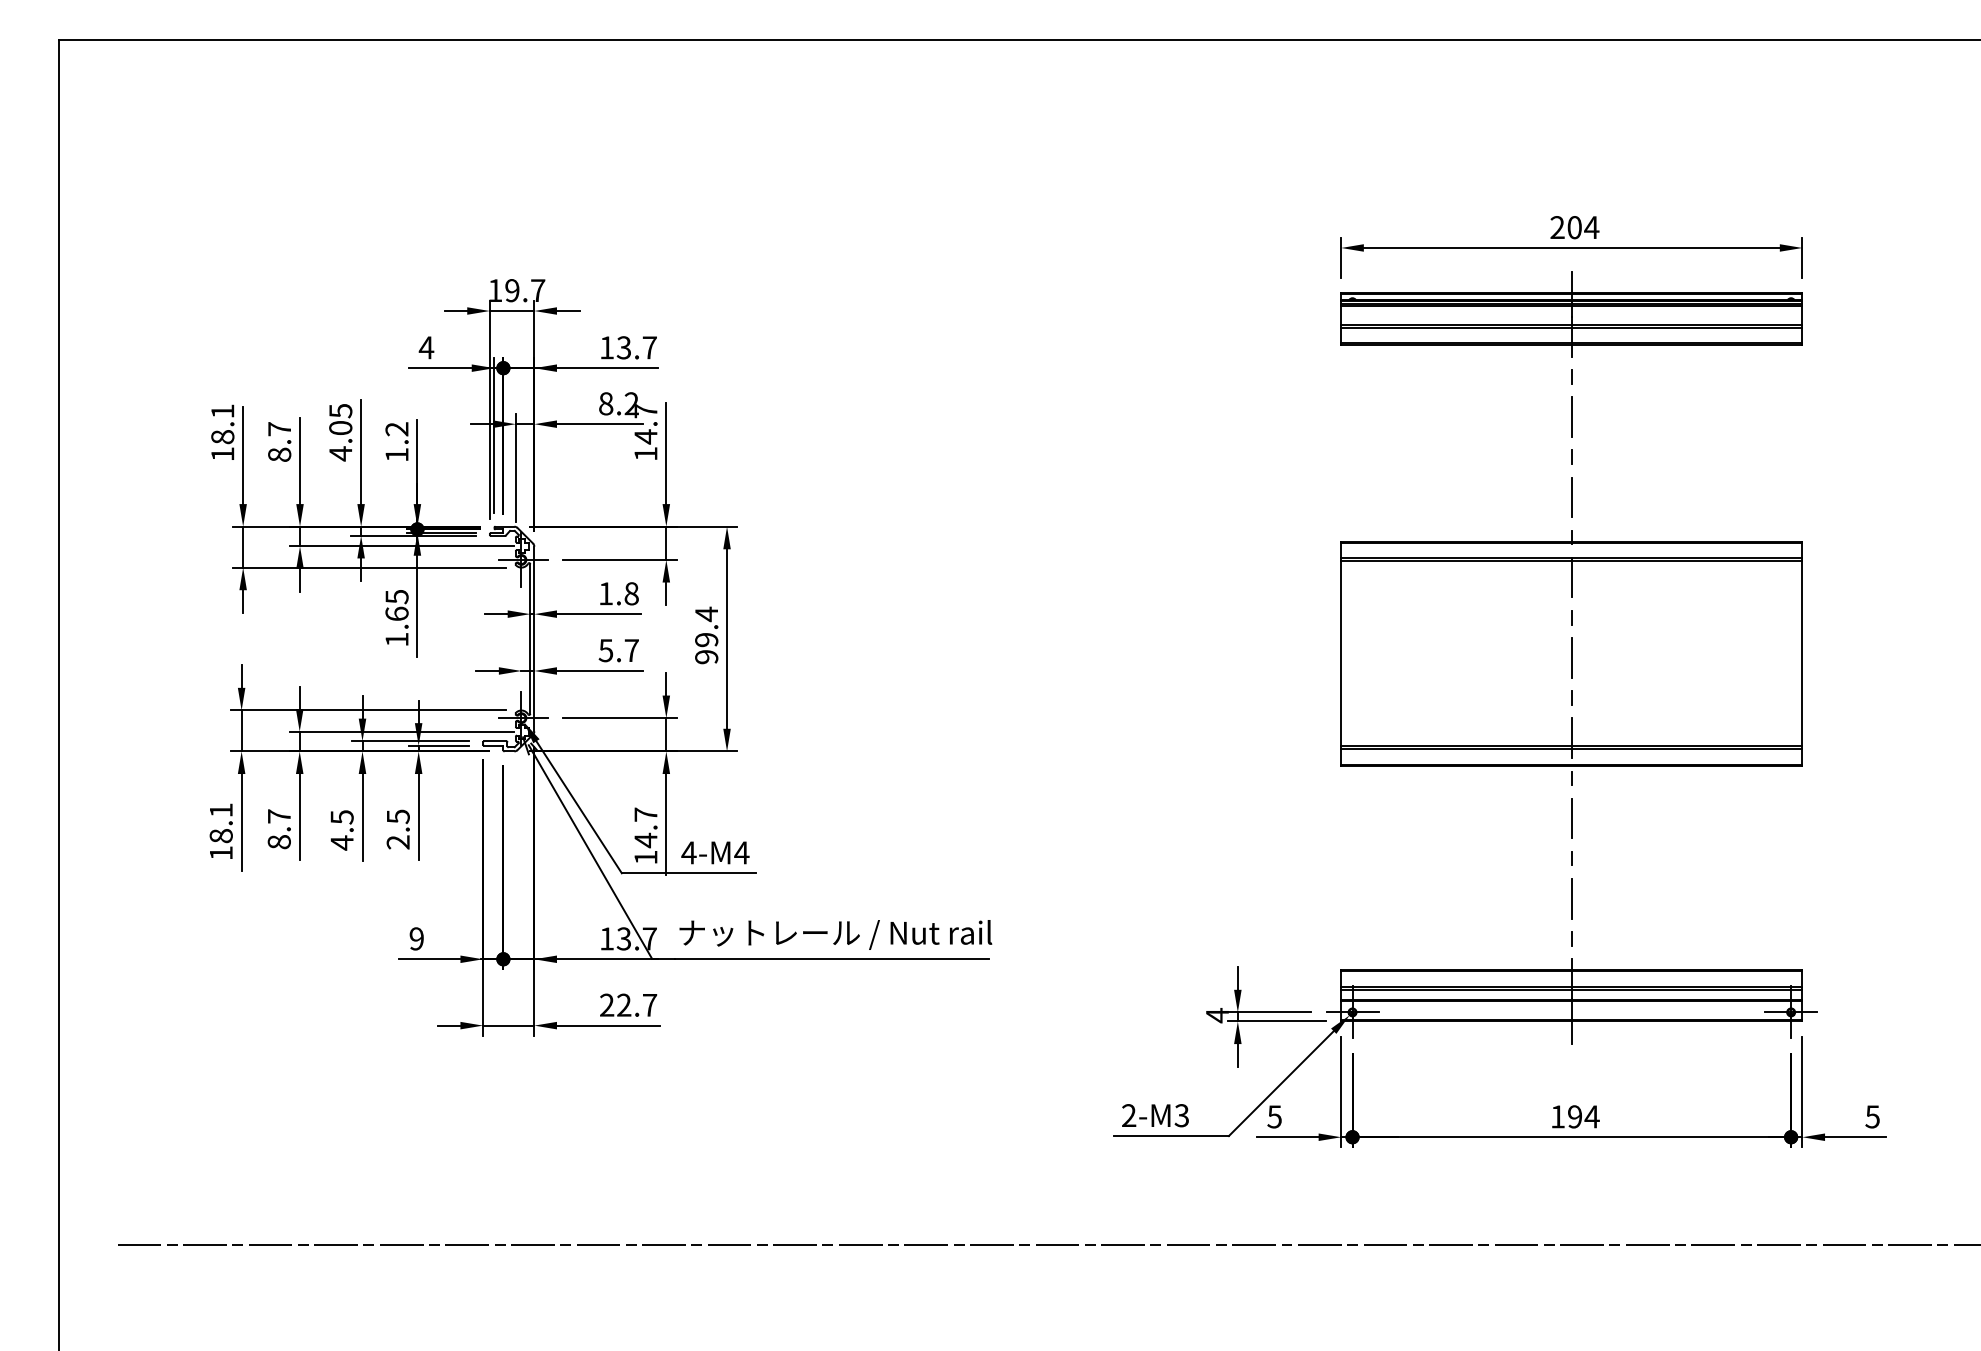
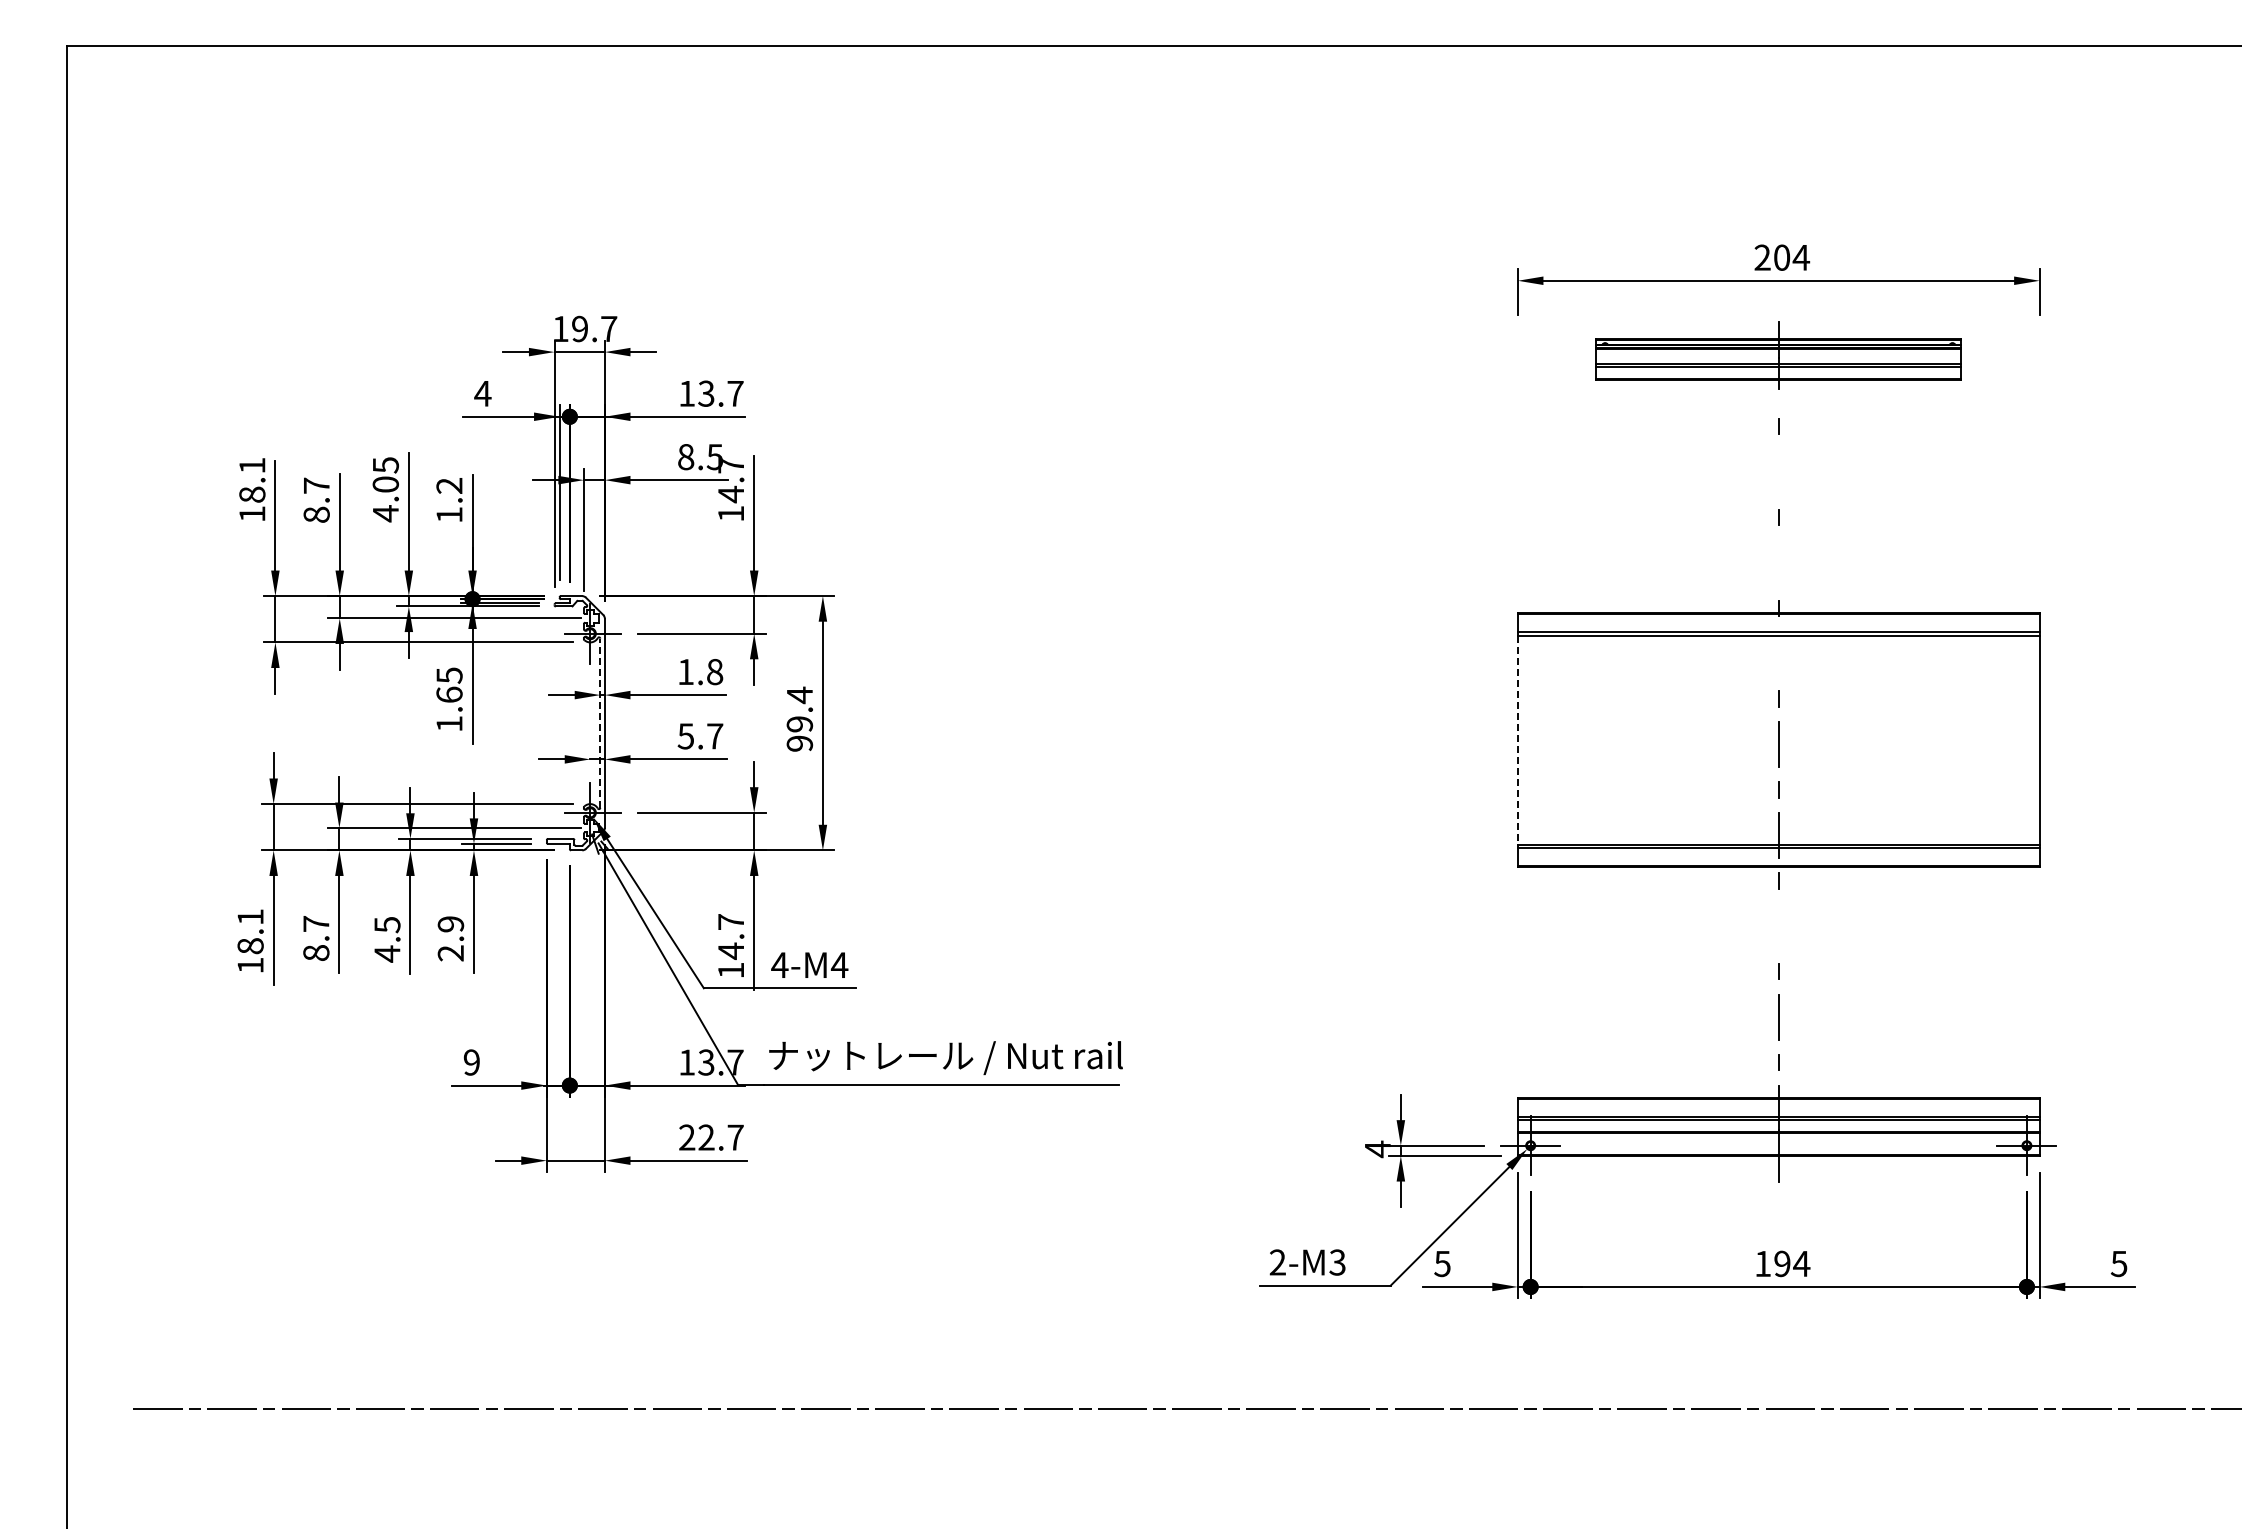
part: (1571, 314) -> (1778, 355), size x0.7
text: (631, 403) -> (714, 456), 8.2 -> 8.5
line: (1571, 416) -> (1778, 471), removed
line: (1571, 496) -> (1778, 562), removed
line: (1571, 577) -> (1778, 653), removed
line: (530, 639) -> (600, 723), solid -> dashed
line: (1340, 654) -> (1517, 740), solid -> dashed
text: (397, 816) -> (450, 924), 2.5 -> 2.9
line: (1571, 817) -> (1778, 925), removed

